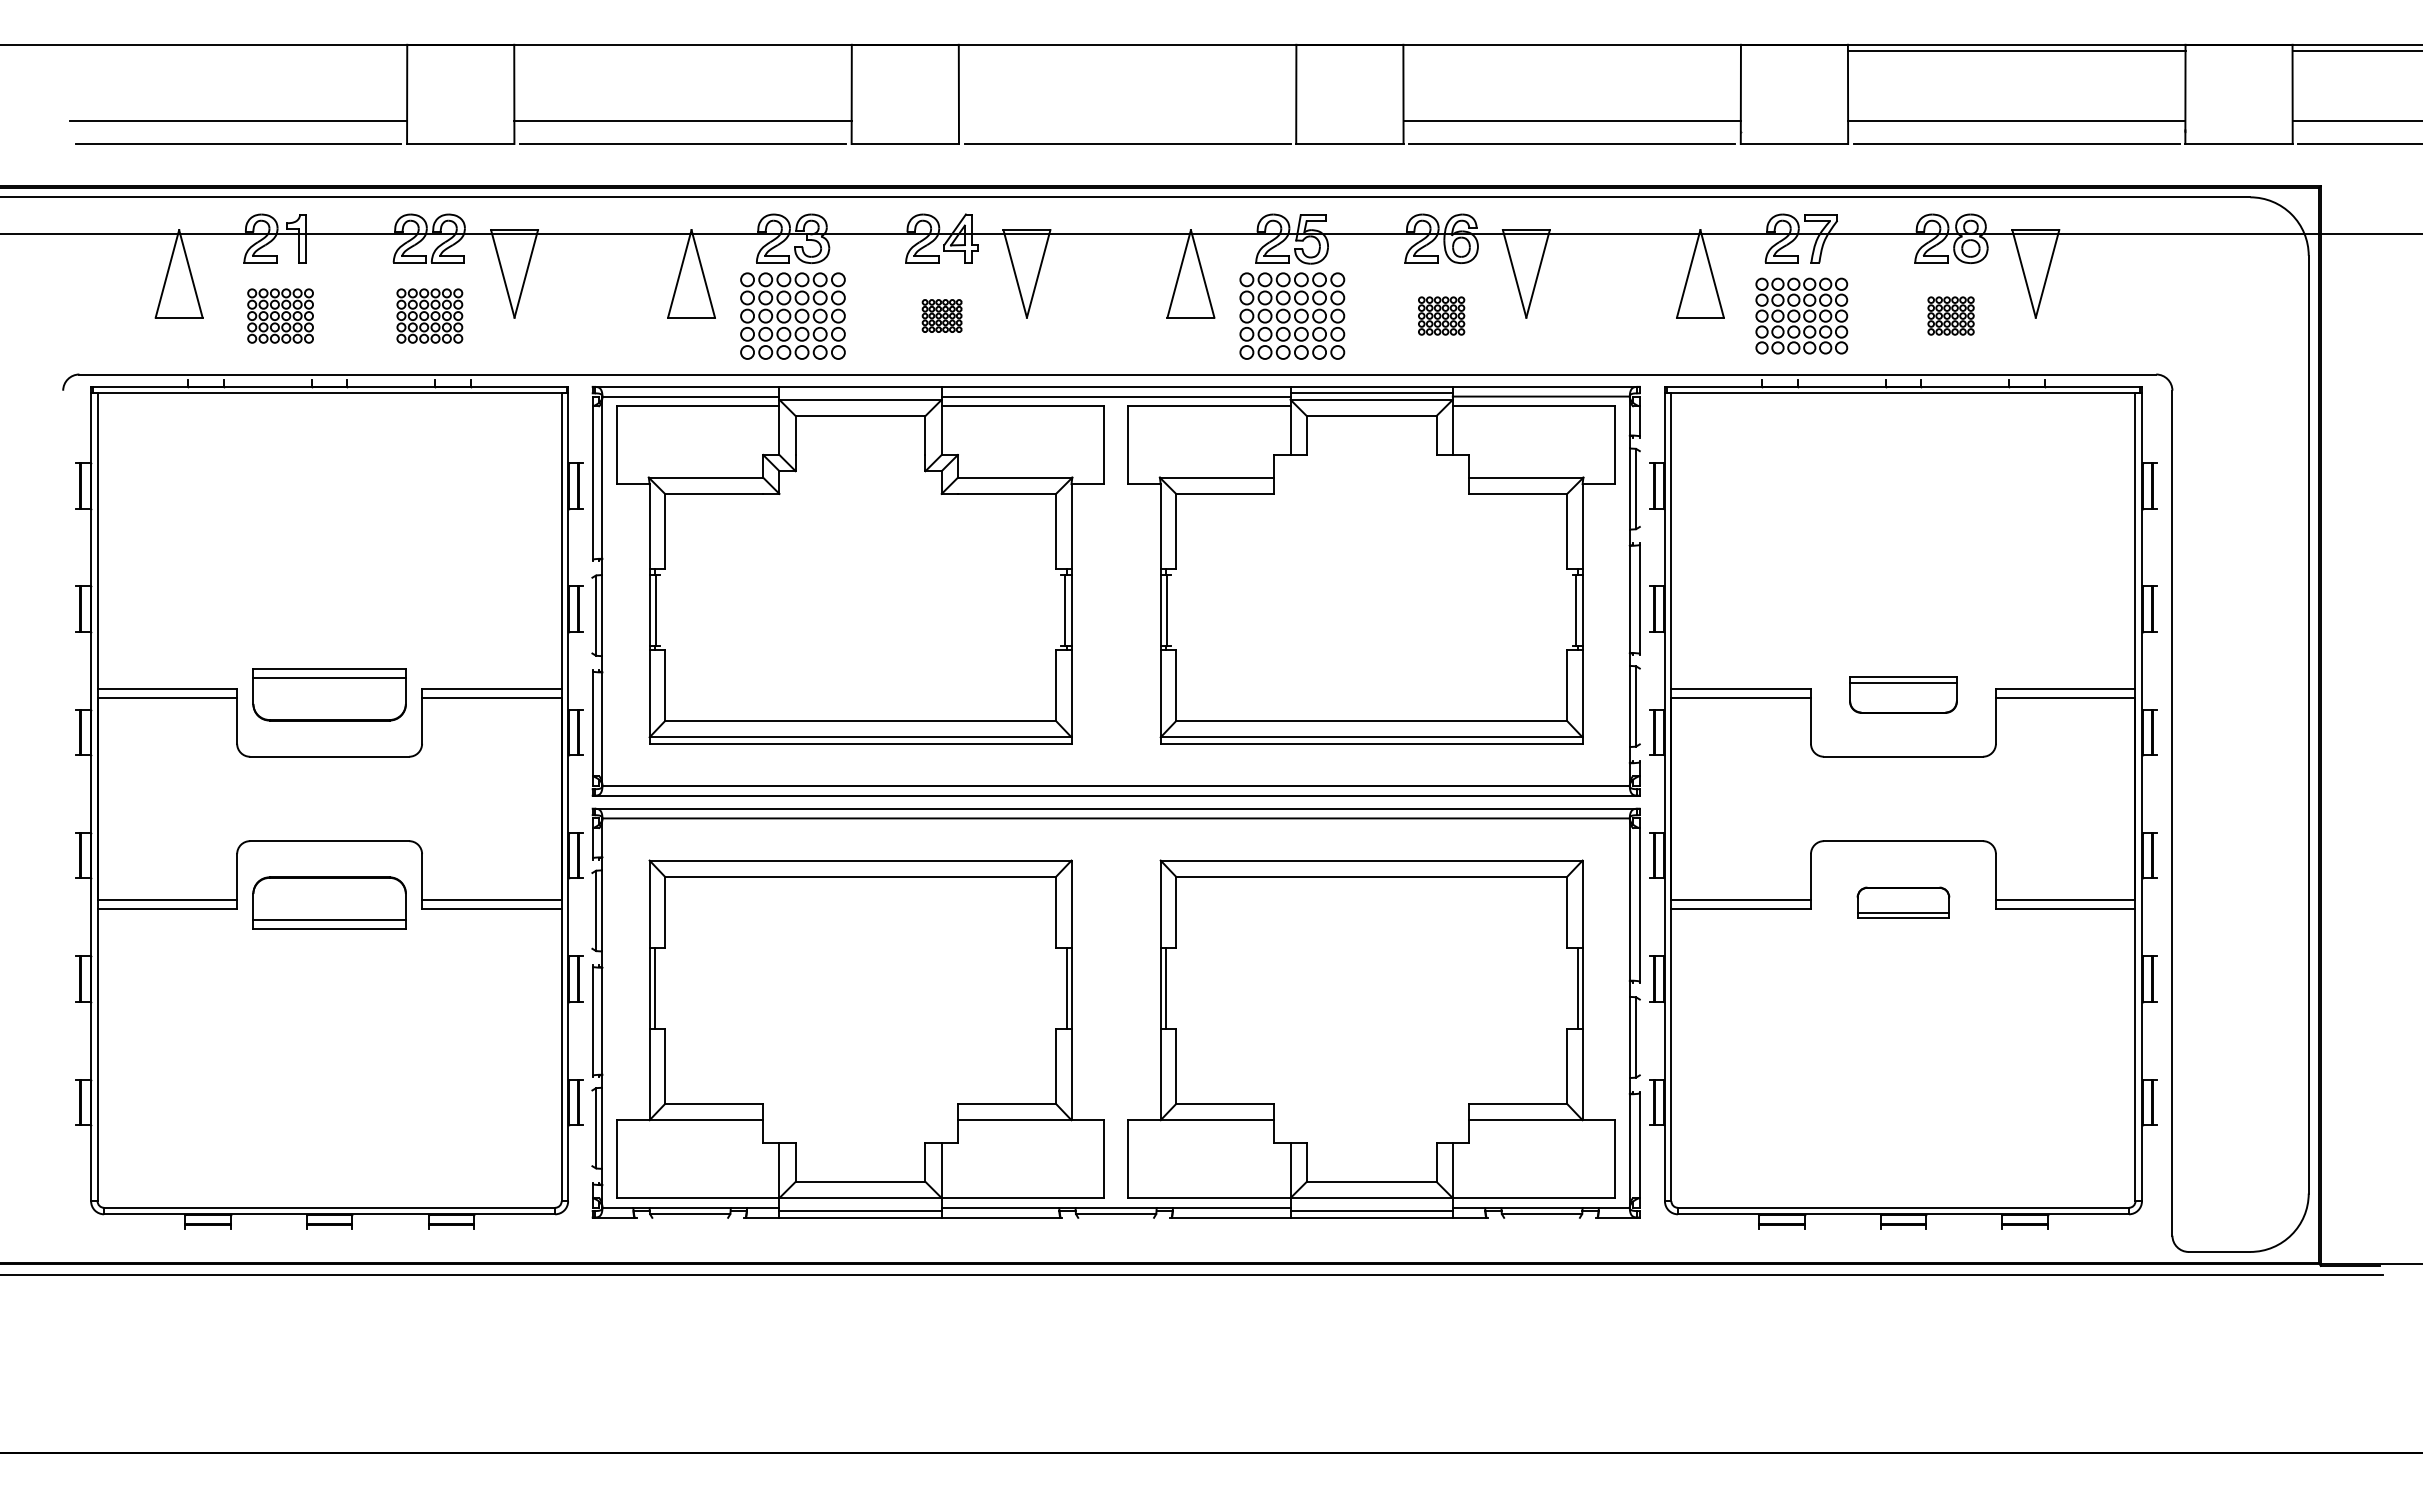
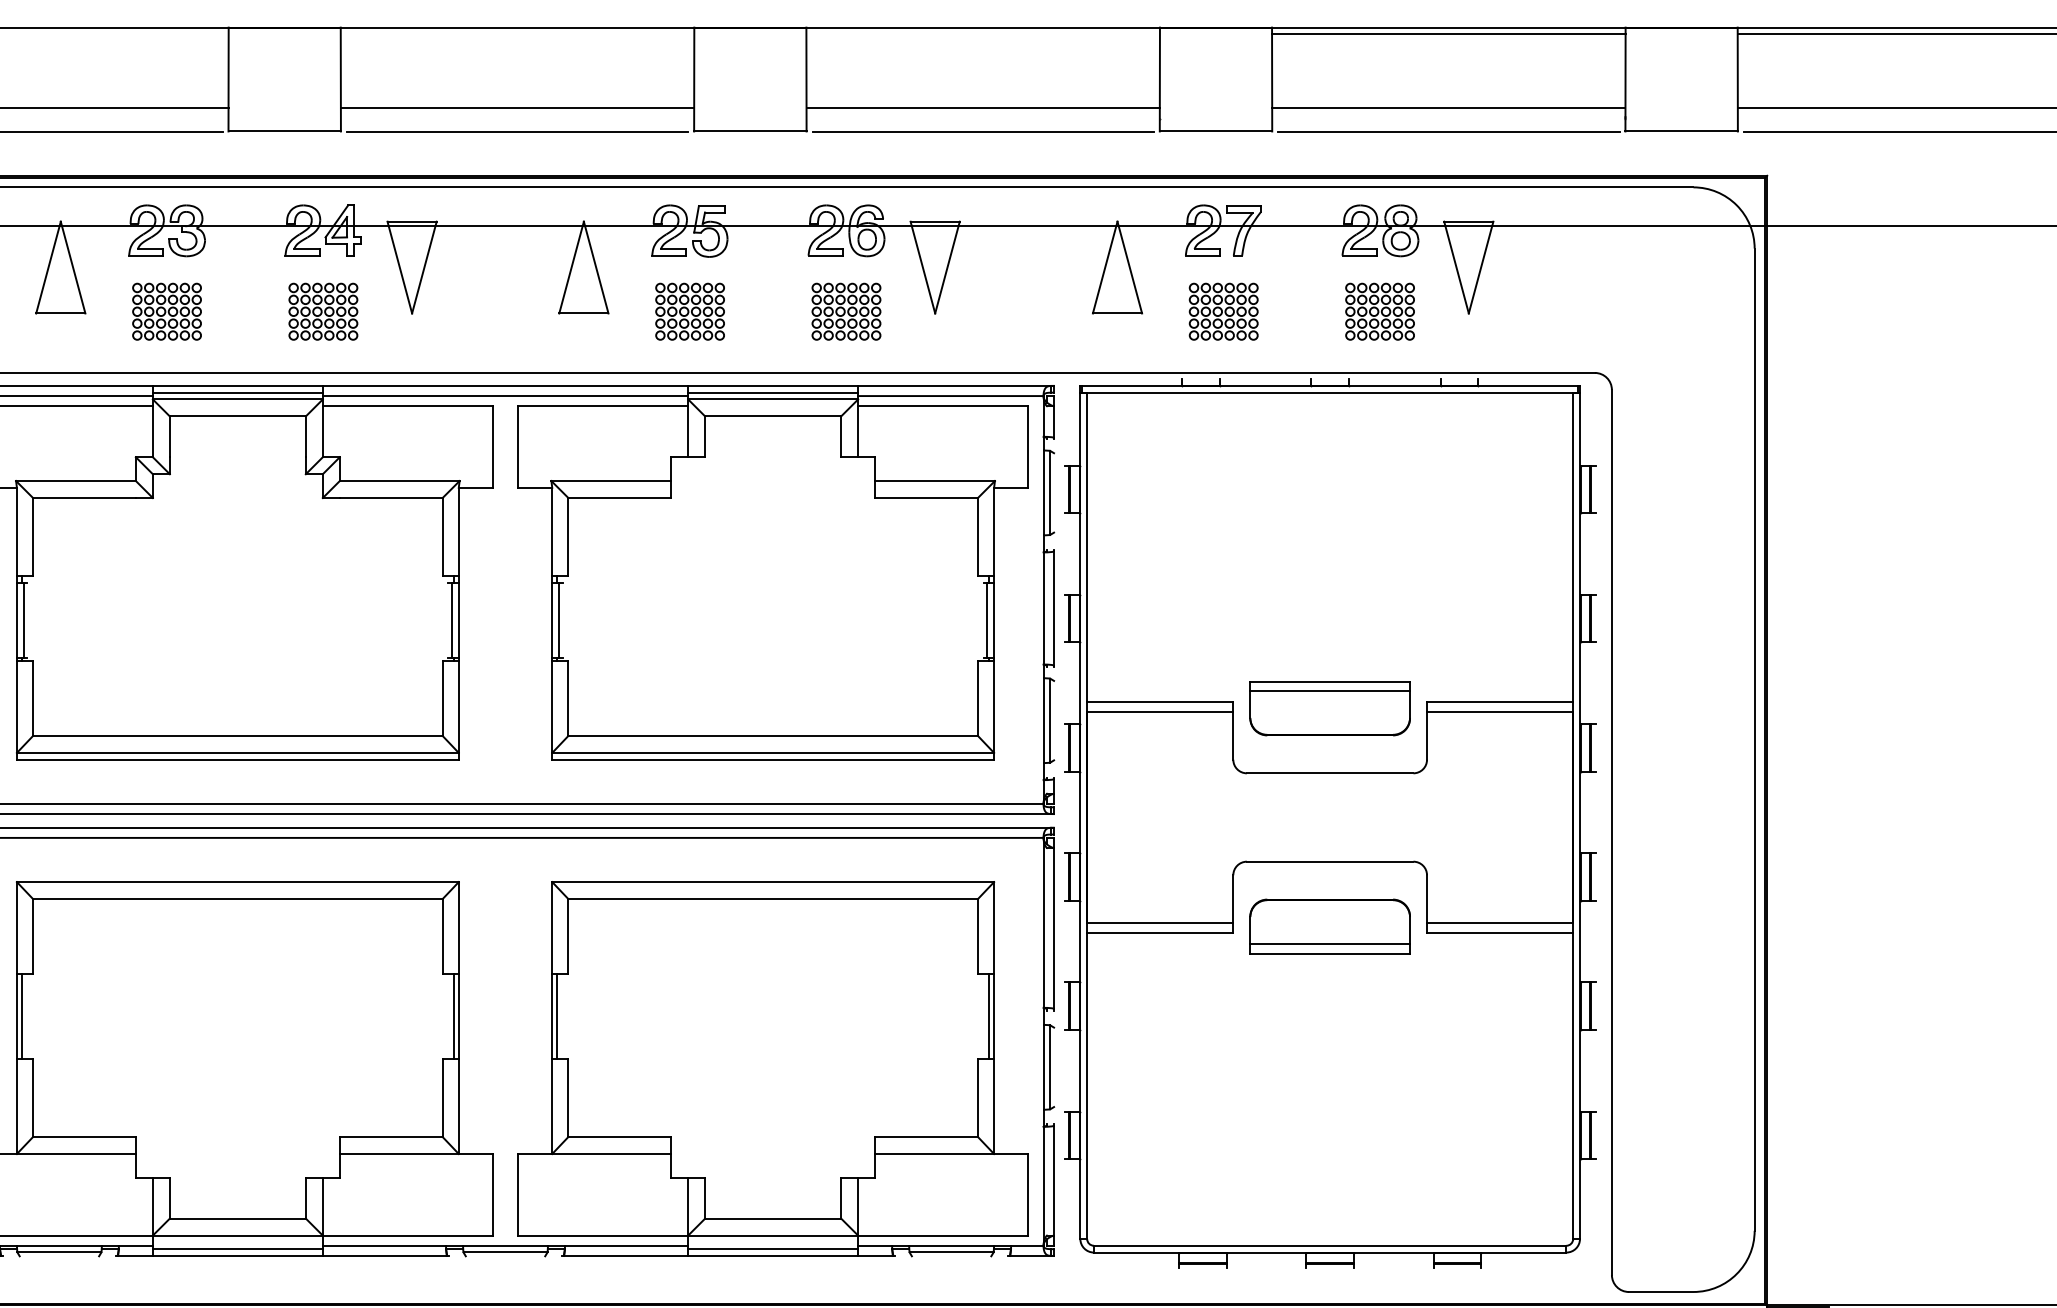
line: (1127, 121) -> (517, 107), added
part: (792, 315) -> (166, 311), size x0.62
part: (941, 315) -> (322, 311), size x1.67
part: (1292, 315) -> (690, 311), size x0.62
part: (1441, 315) -> (846, 311), size x1.43
part: (1801, 315) -> (1223, 311), size x0.71
part: (1950, 315) -> (1379, 311), size x1.43
line: (860, 393) -> (237, 392), added
part: (1903, 694) -> (1330, 708), size x1.43
part: (1903, 902) -> (1330, 925), size x1.67

